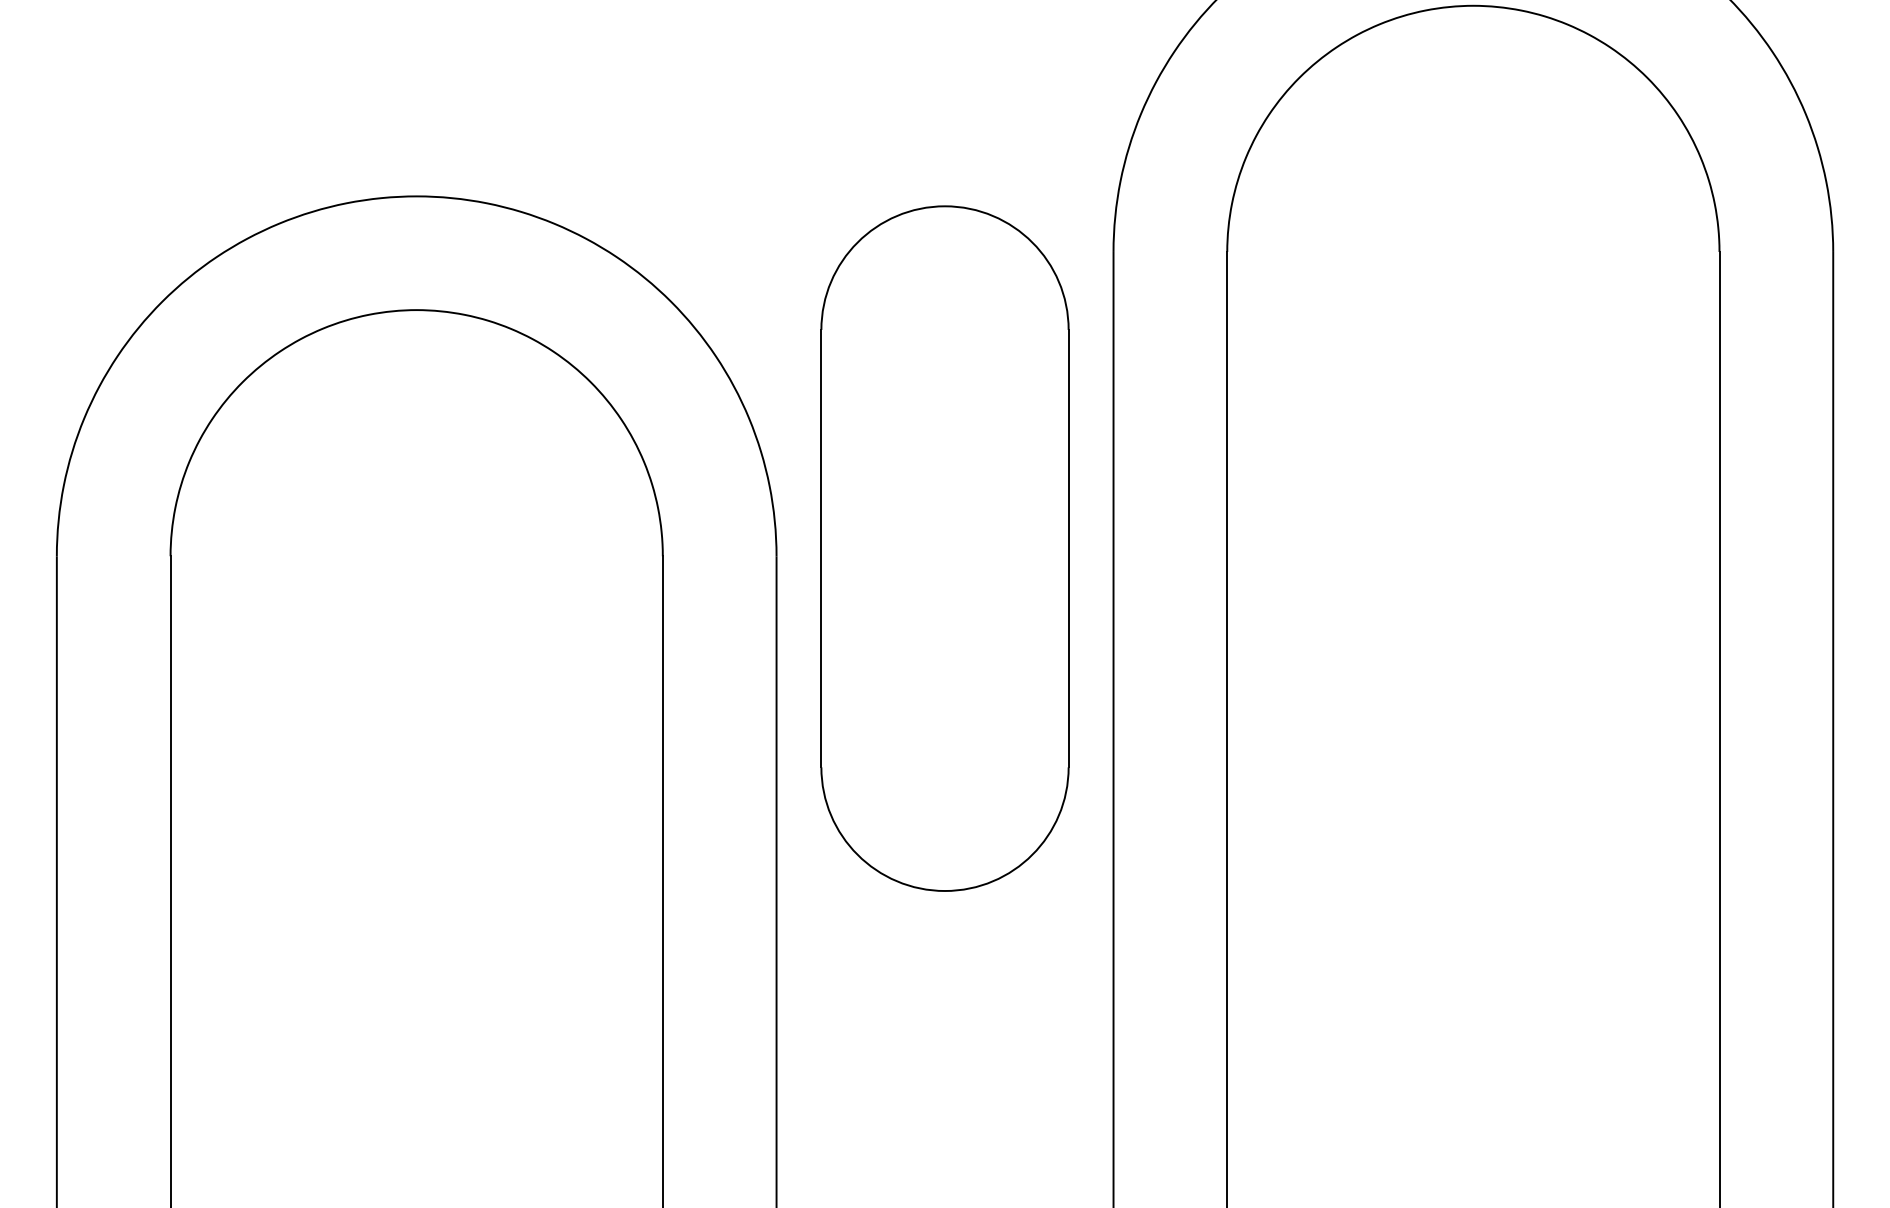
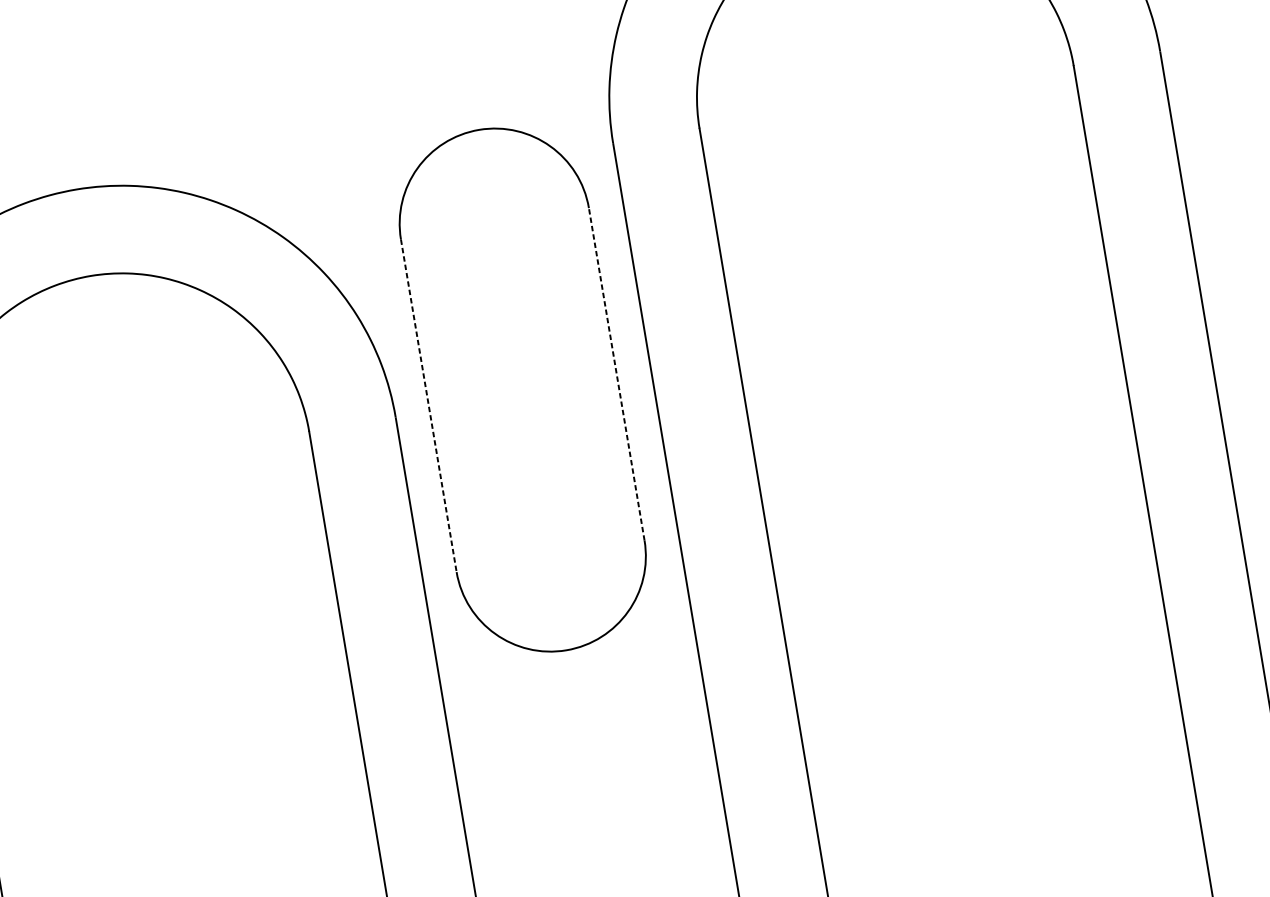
line: (821, 548) -> (428, 405), solid -> dashed
line: (1068, 548) -> (616, 374), solid -> dashed

